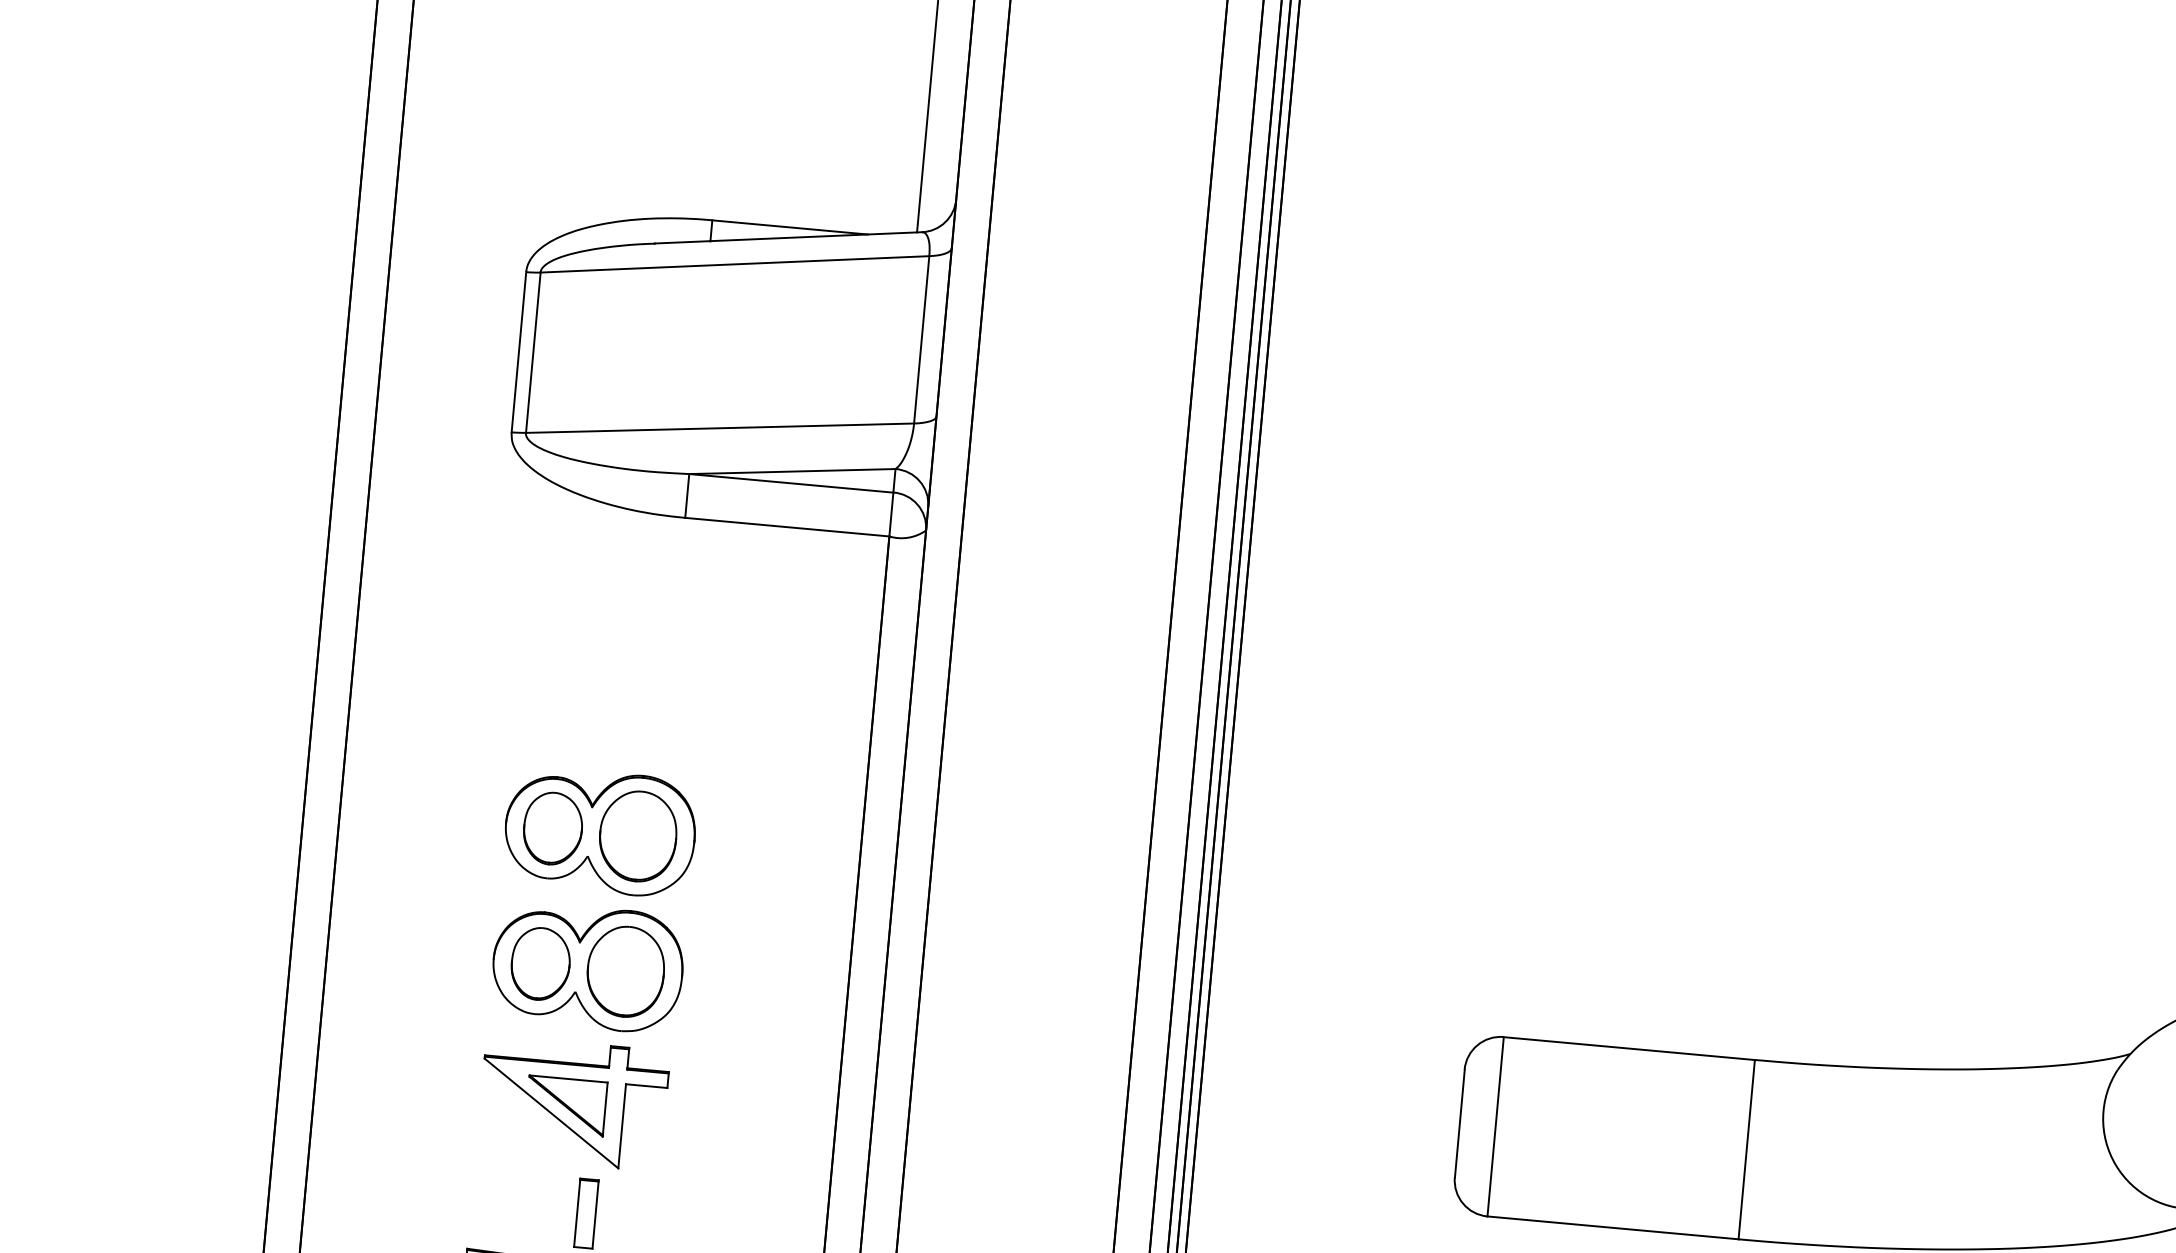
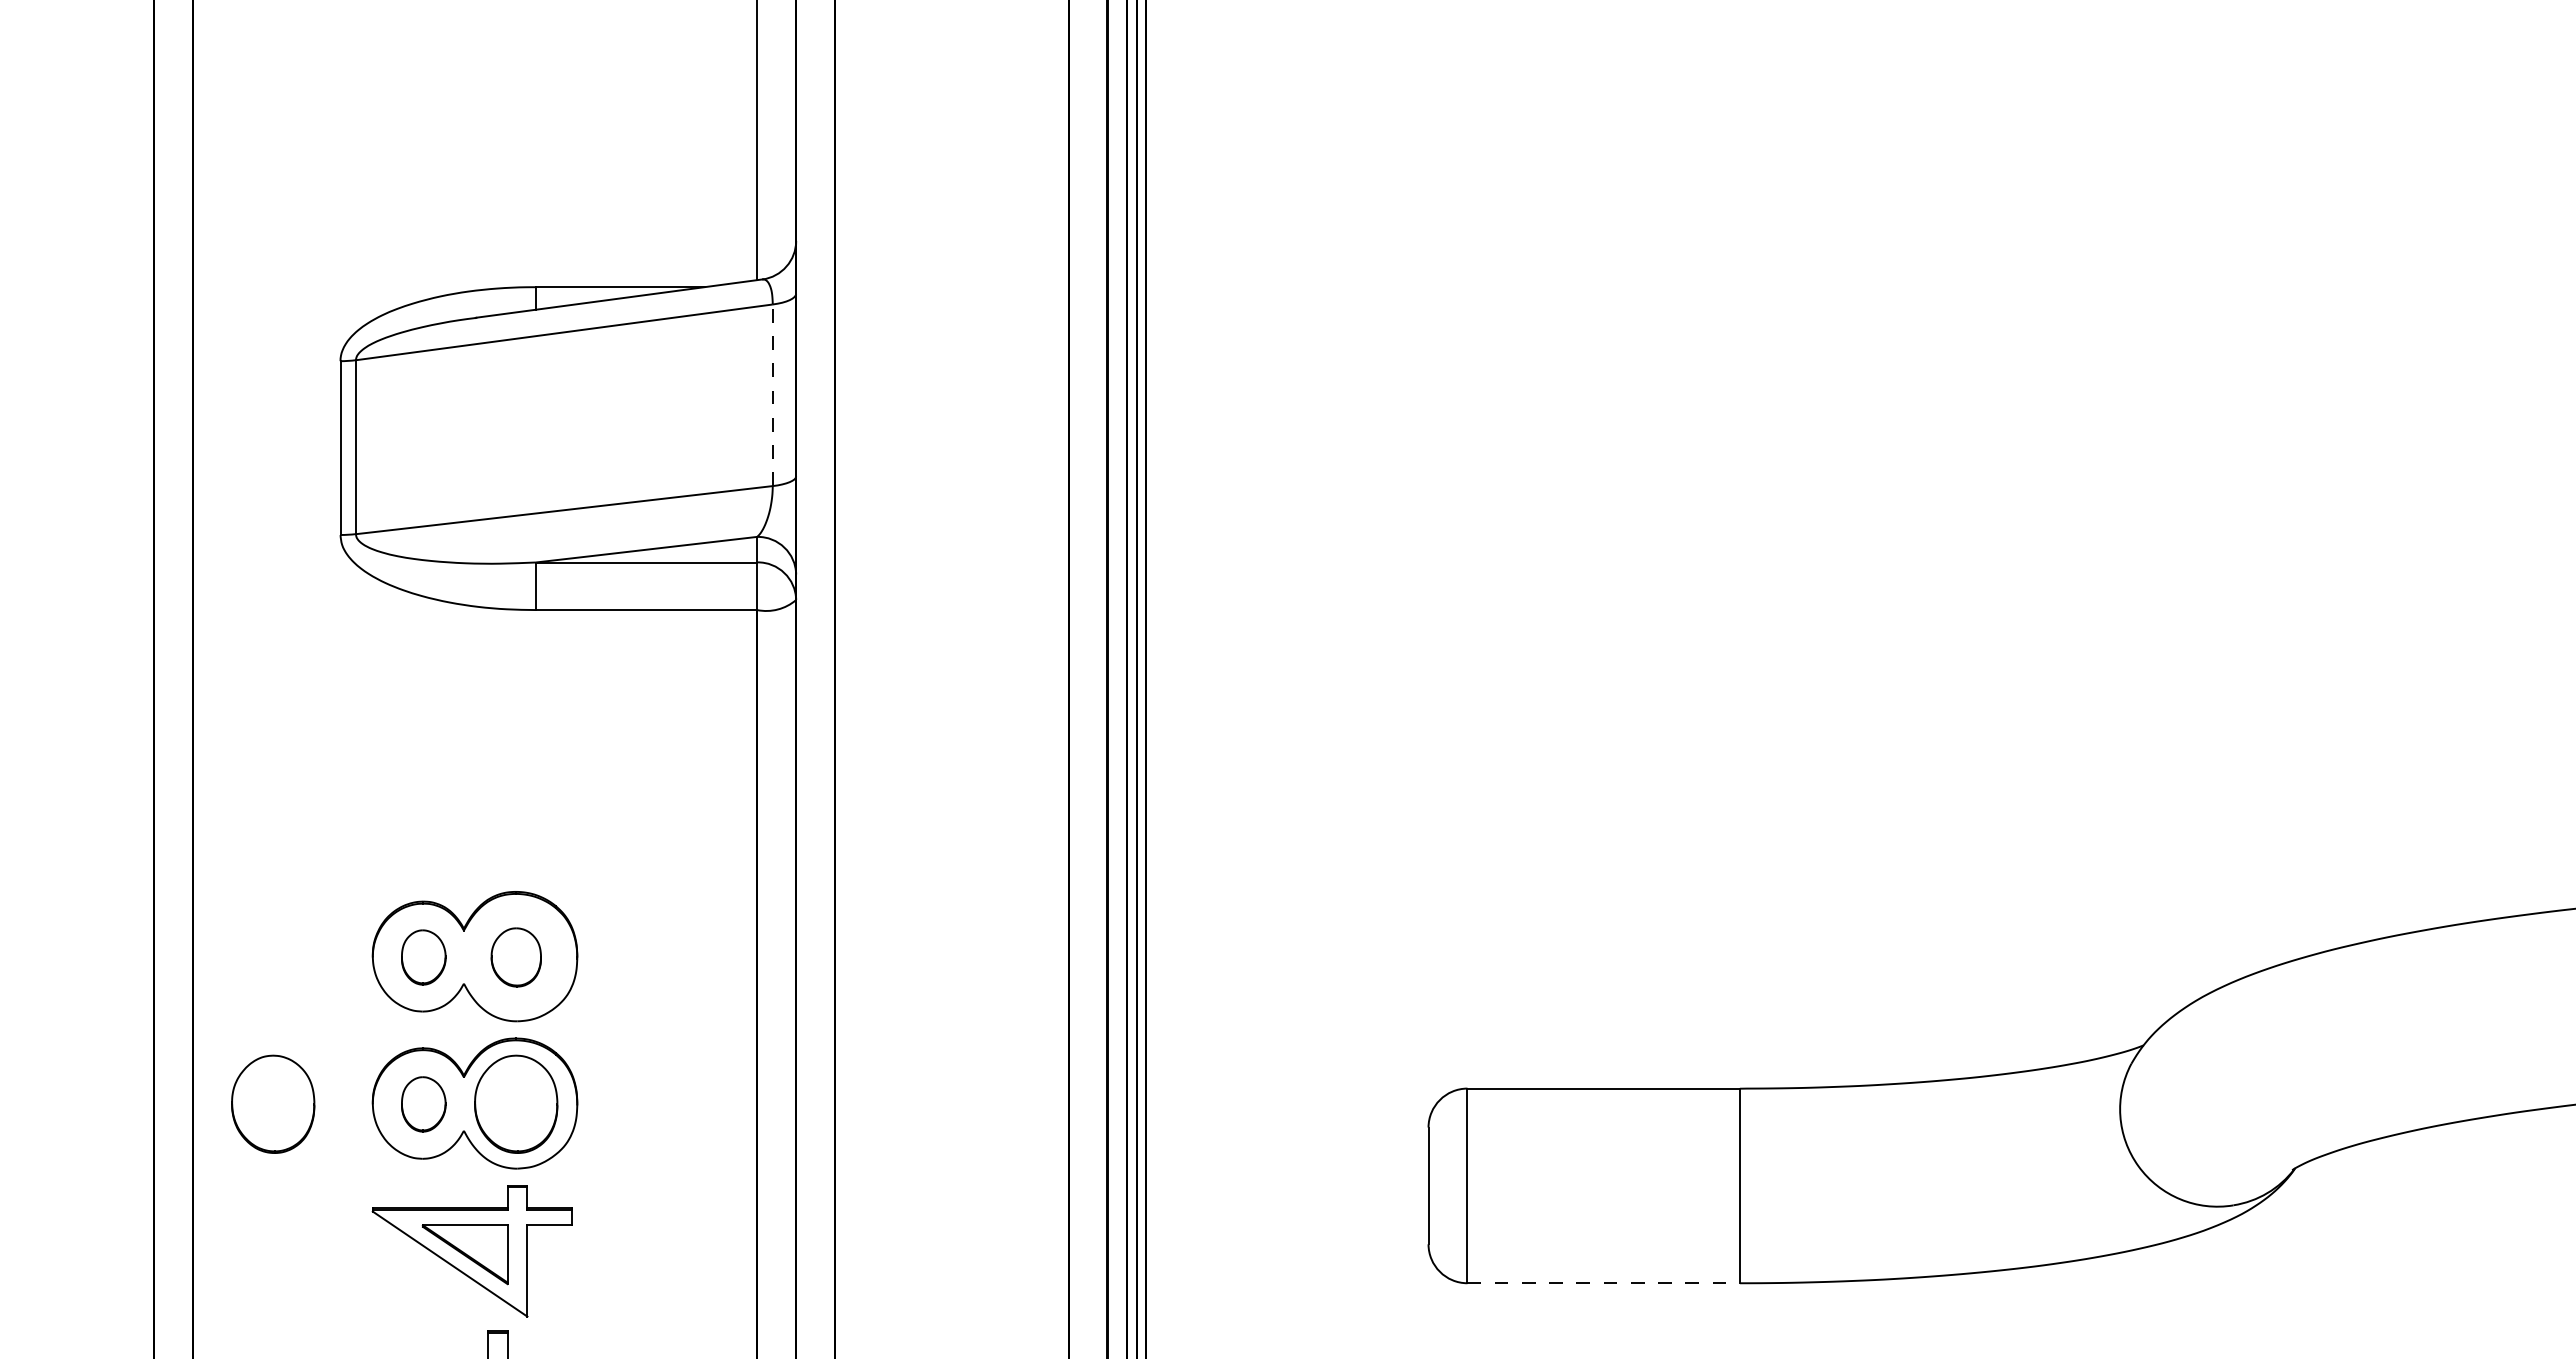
line: (921, 340) -> (772, 395), solid -> dashed
part: (552, 828) -> (423, 957), size x0.7
part: (638, 836) -> (516, 957), size x0.6
part: (402, 950) -> (273, 1103), added
part: (540, 964) -> (423, 1104), size x0.7
line: (1613, 1228) -> (1604, 1283), solid -> dashed

